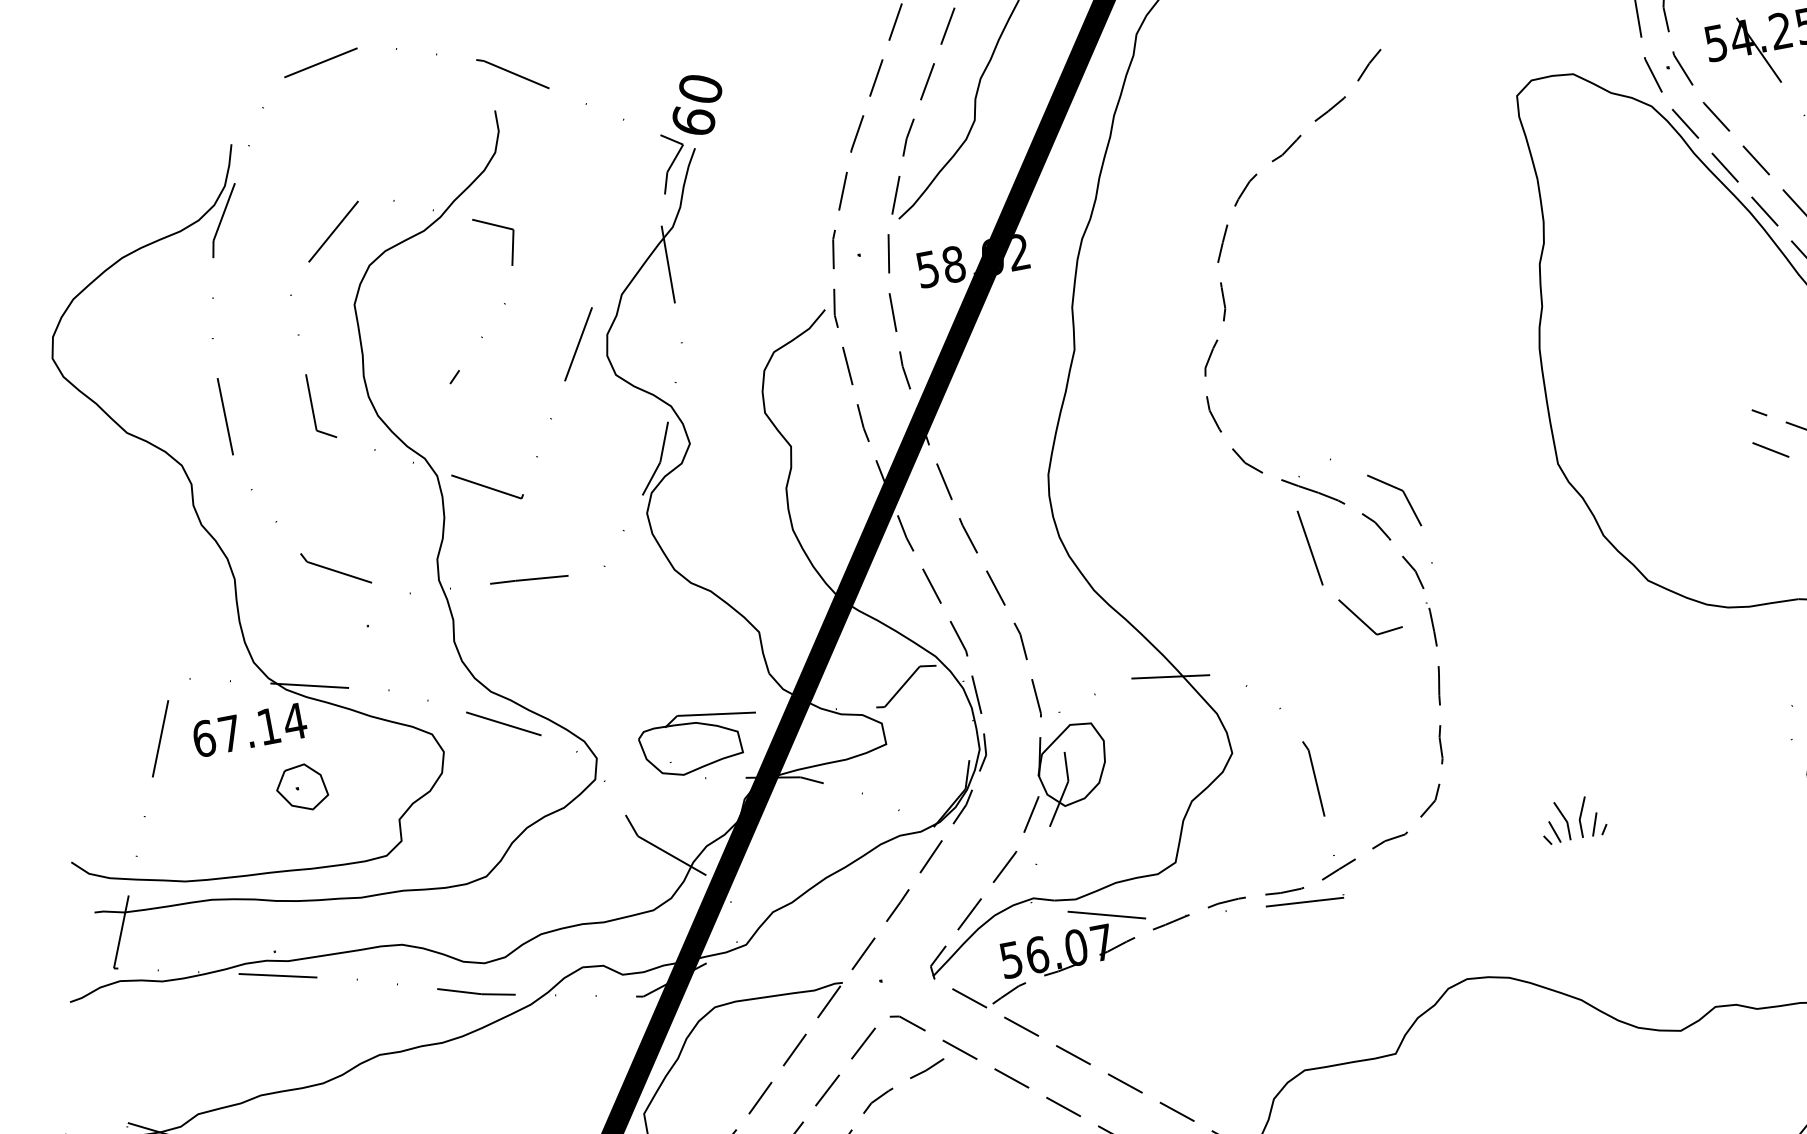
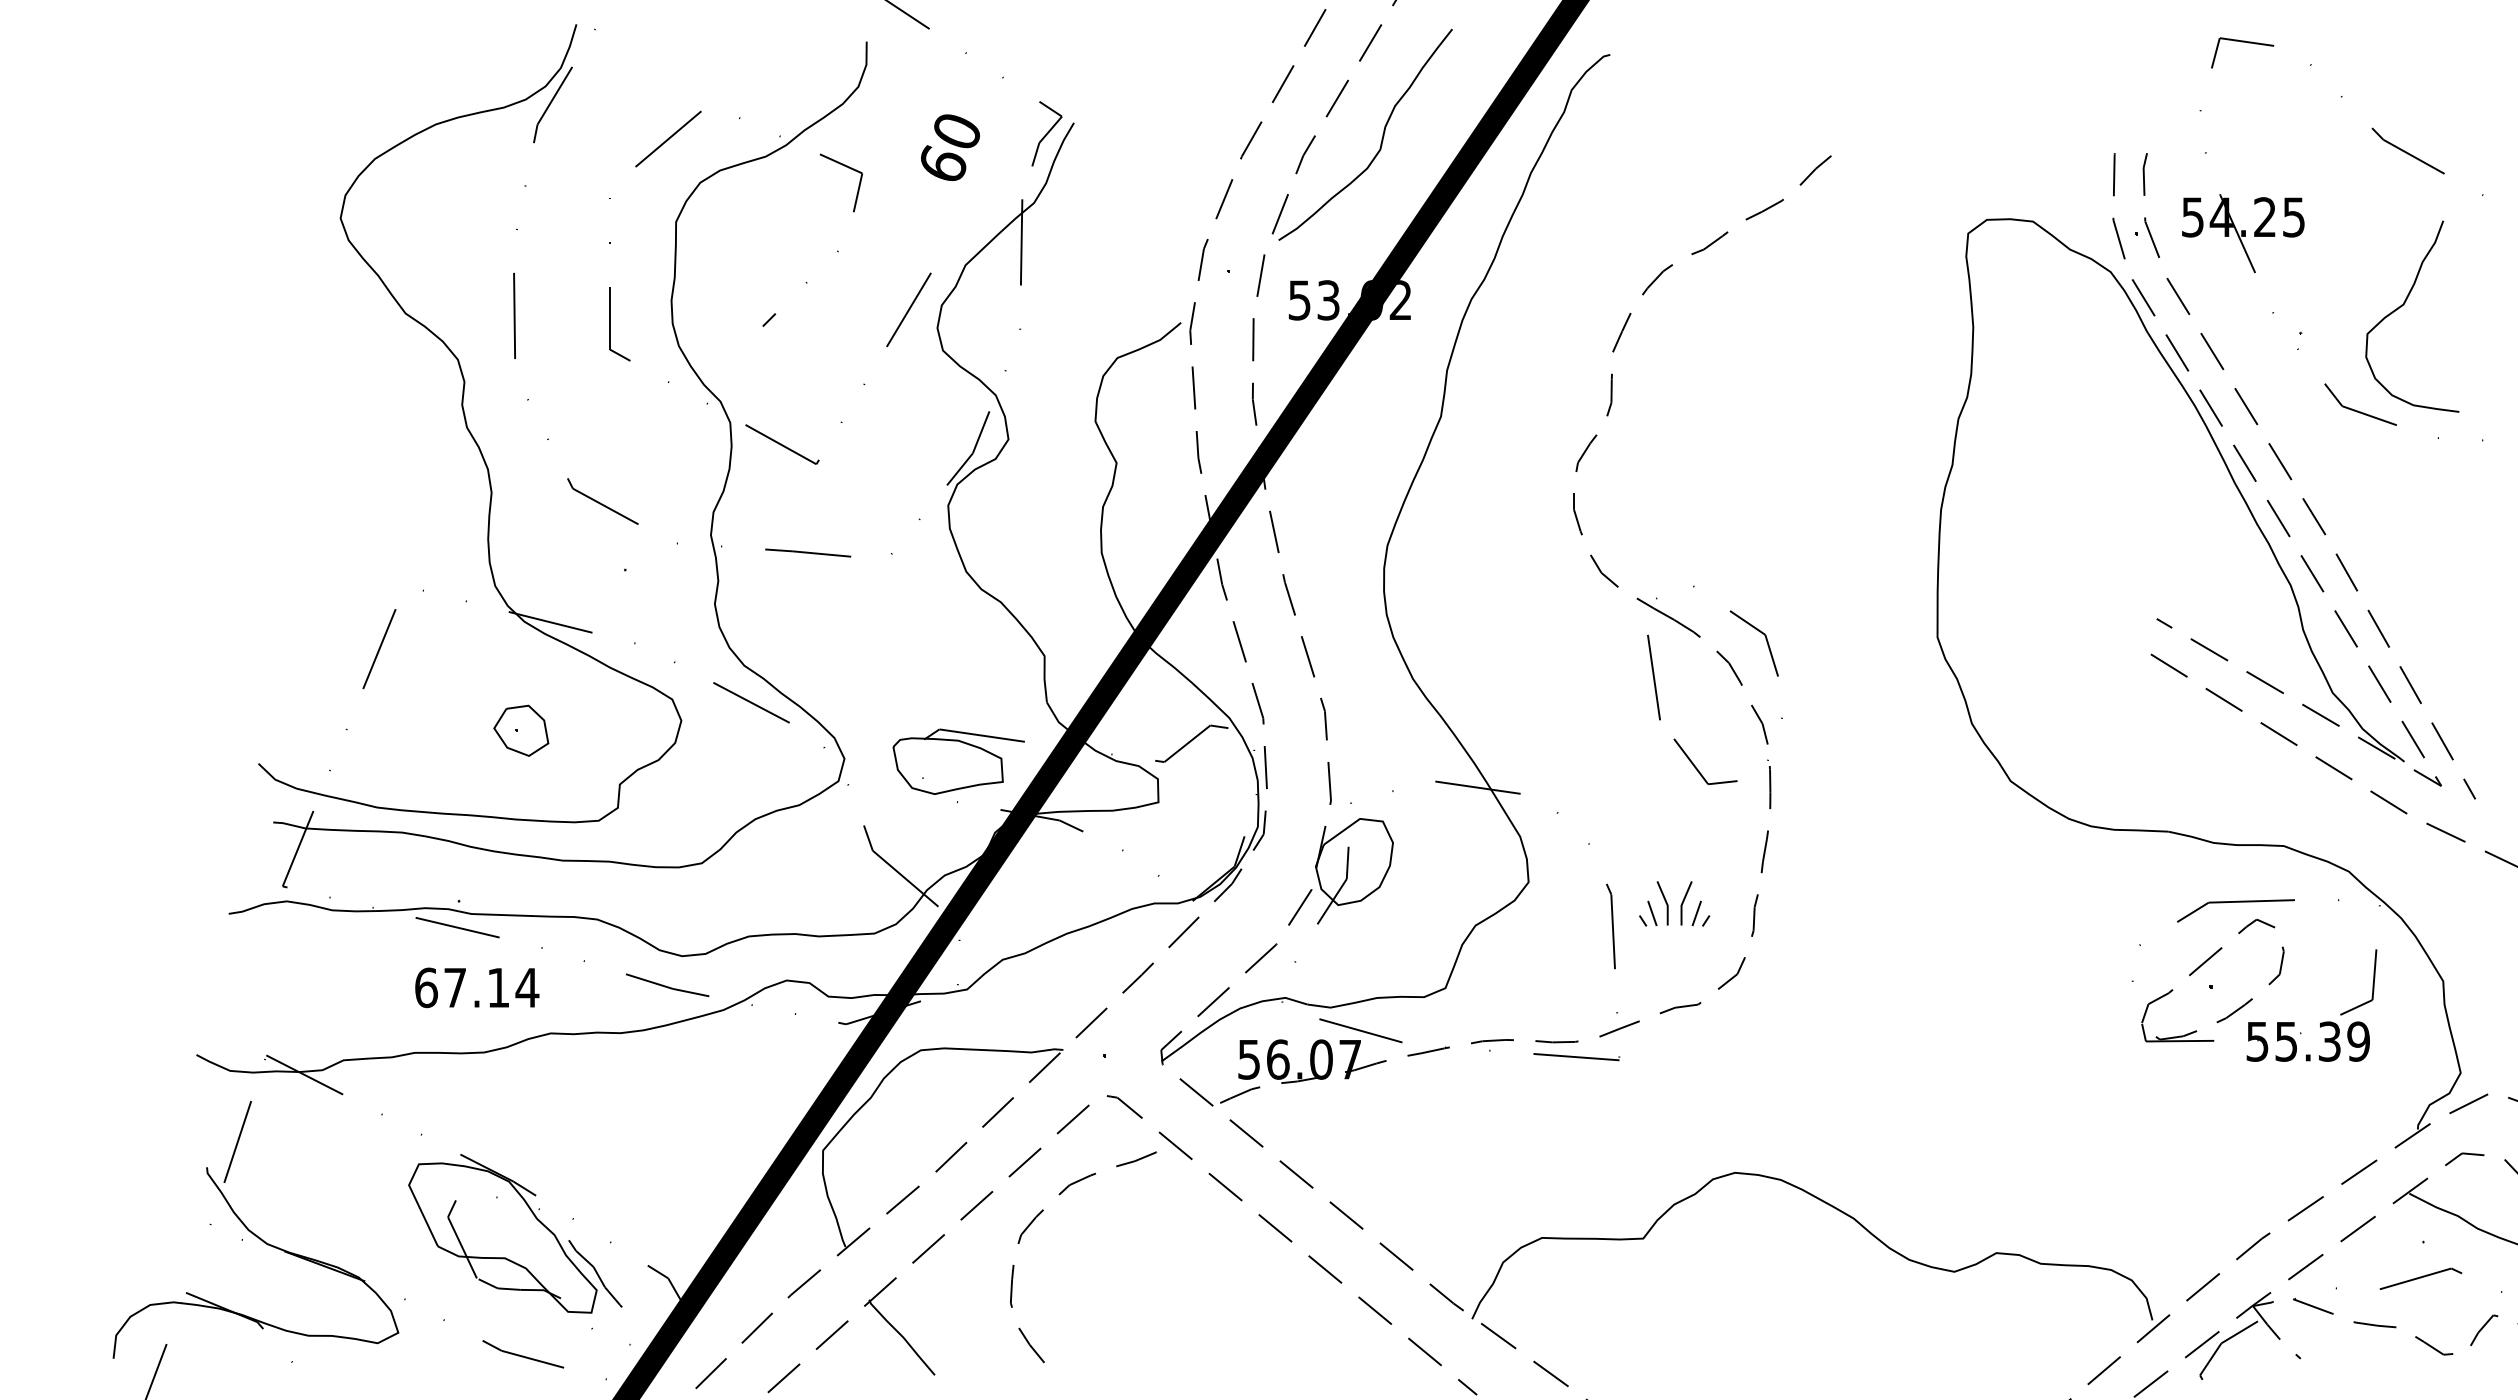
text: (697, 104) -> (950, 147), moved
text: (953, 264) -> (1328, 300), 58.02 -> 53.02
text: (250, 729) -> (477, 987), moved
part: (1567, 821) -> (1668, 904), moved

